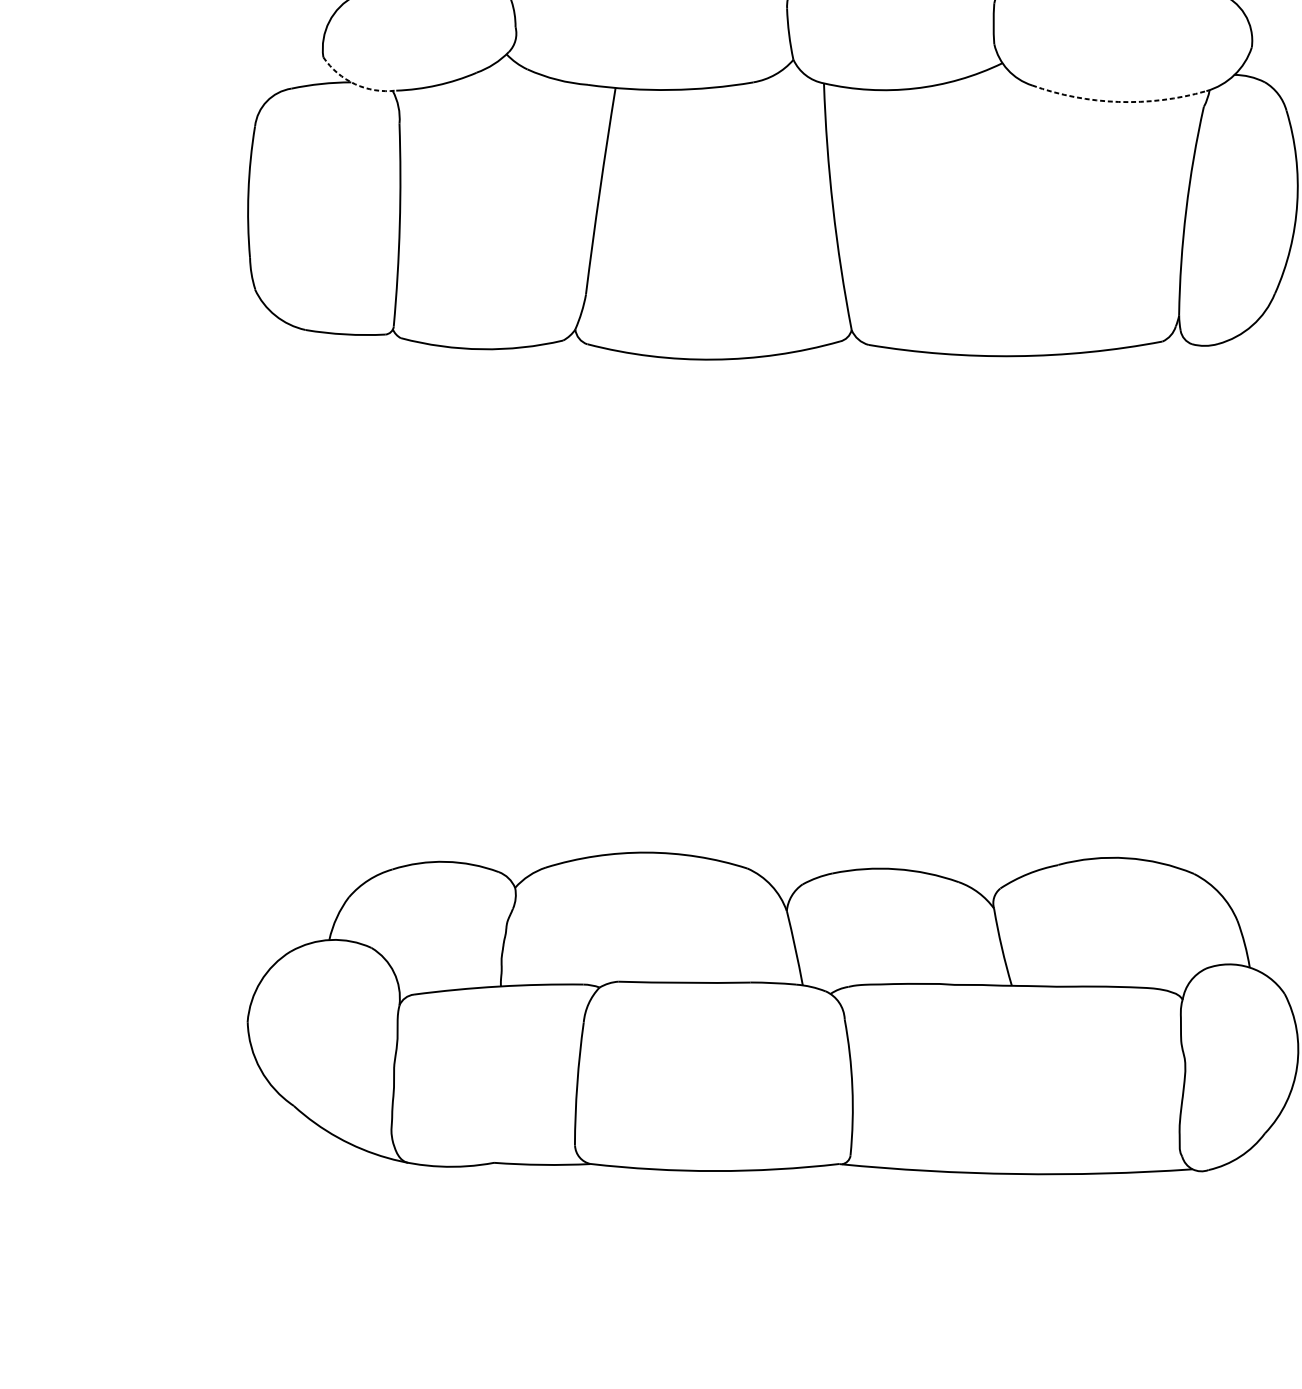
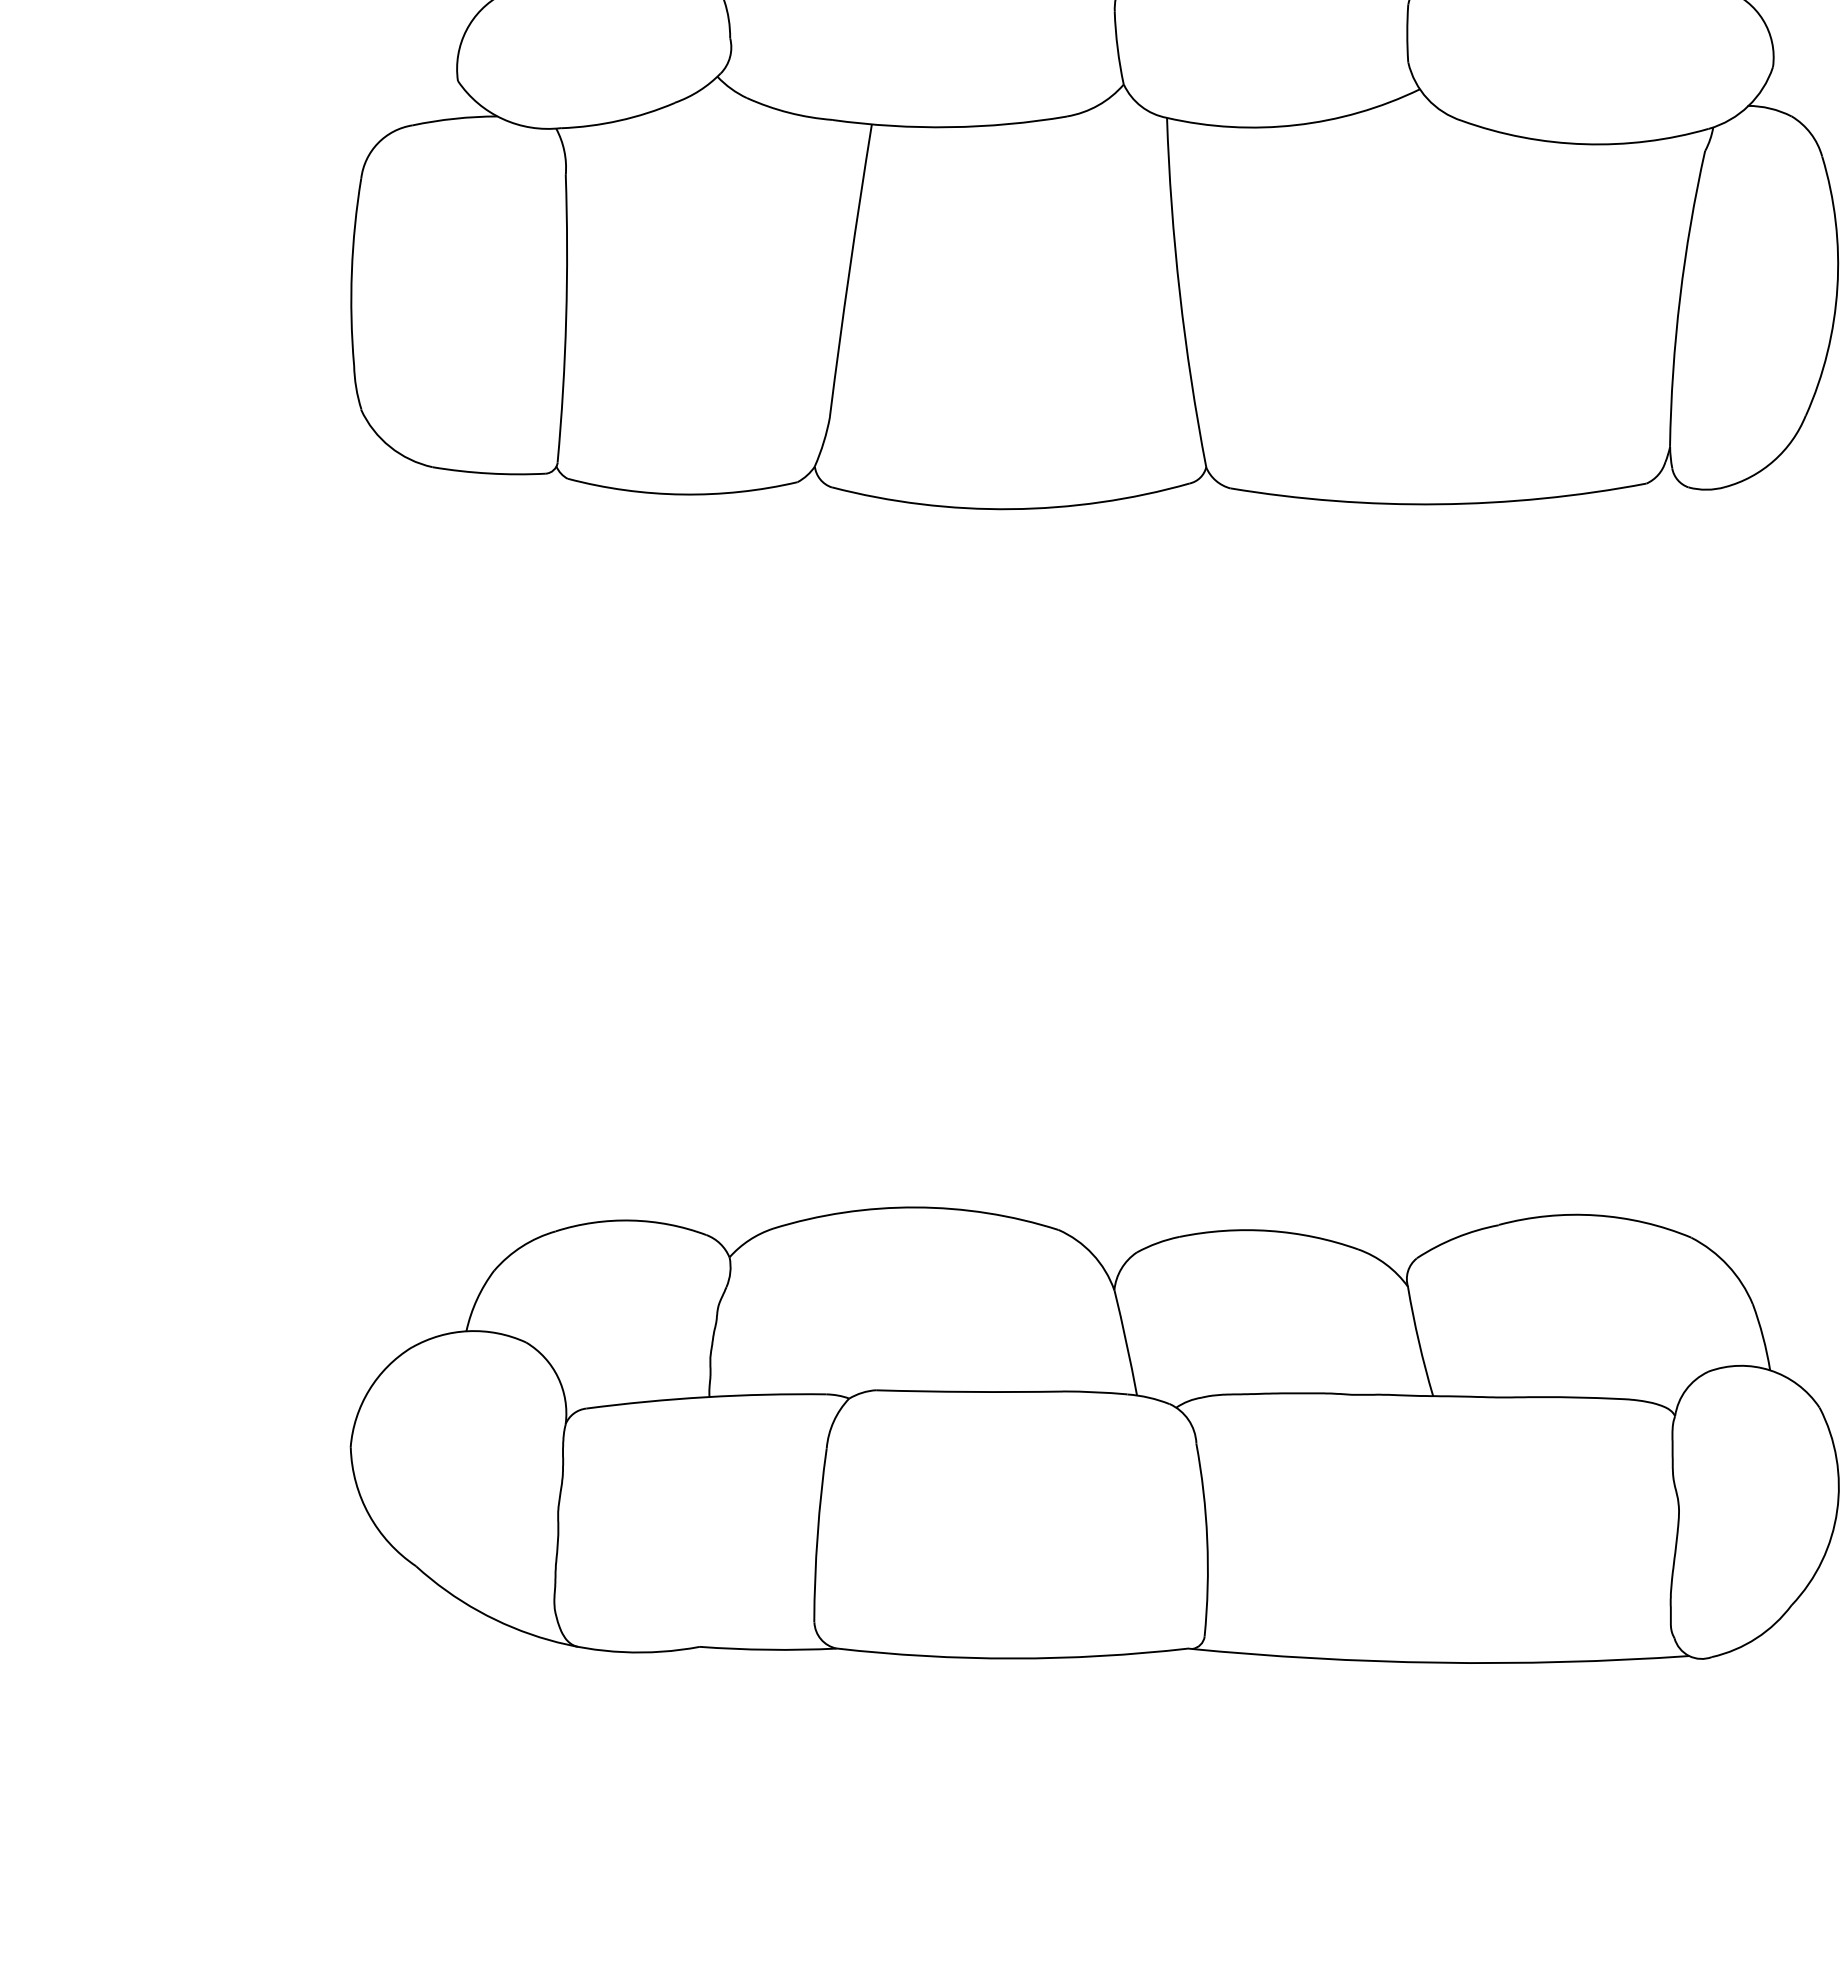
arc: (354, 84) -> (502, 119), dashed -> solid
arc: (1118, 102) -> (1584, 144), dashed -> solid

